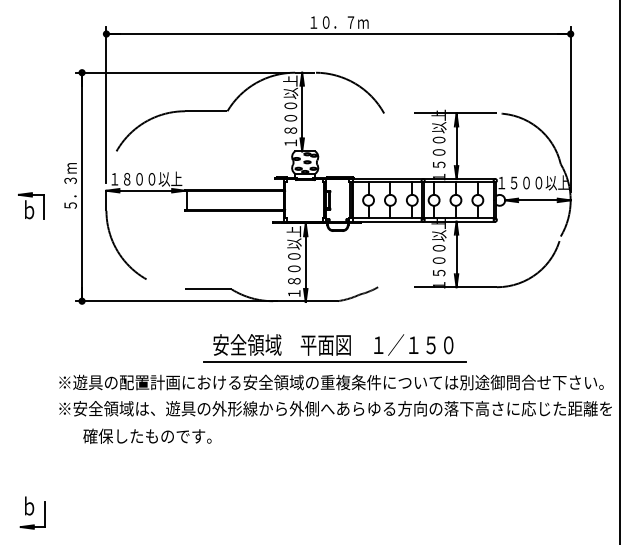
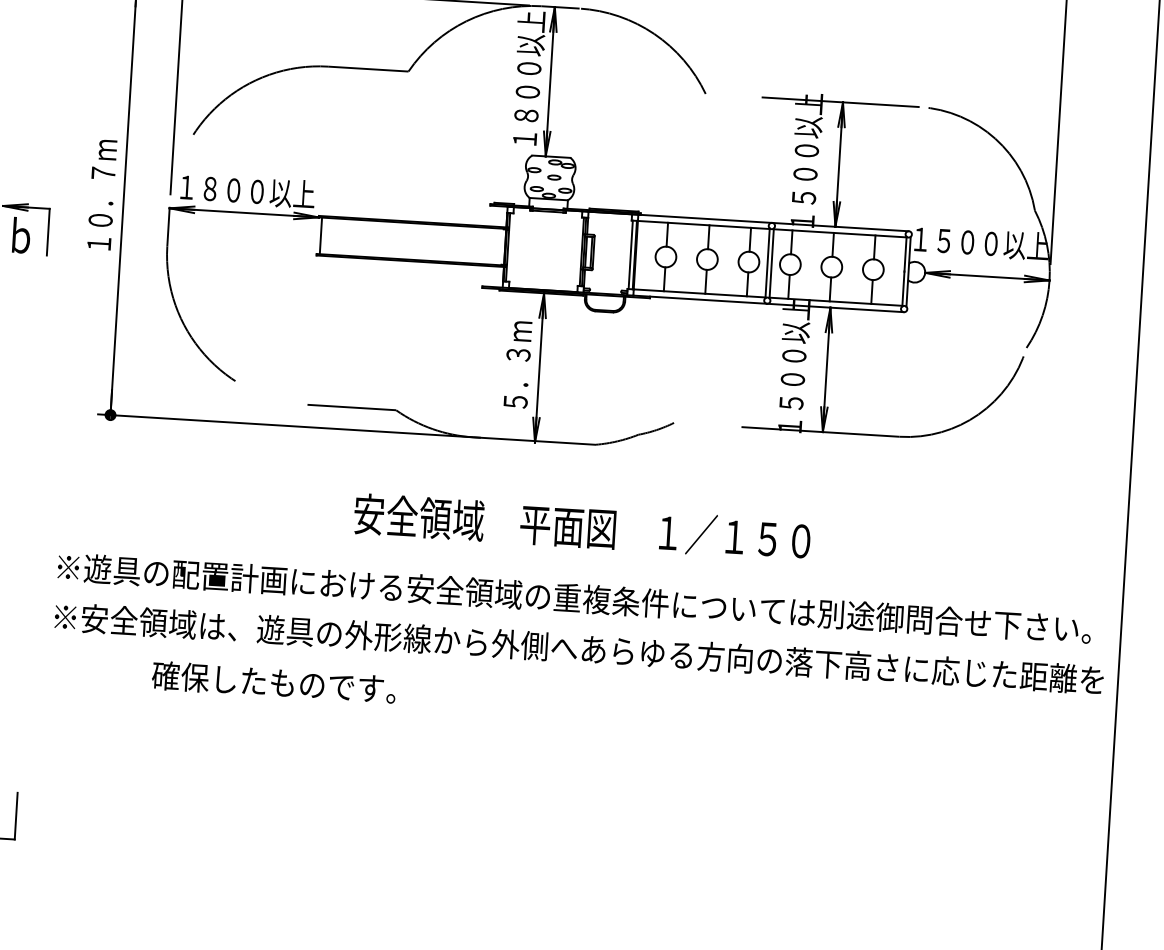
text: (70, 185) -> (102, 194), ５．３ｍ -> １０．７ｍ
text: (293, 261) -> (516, 364), １８００以上 -> ５．３ｍ
line: (334, 361) -> (582, 558), removed
text: (147, 435) -> (274, 680), moved

